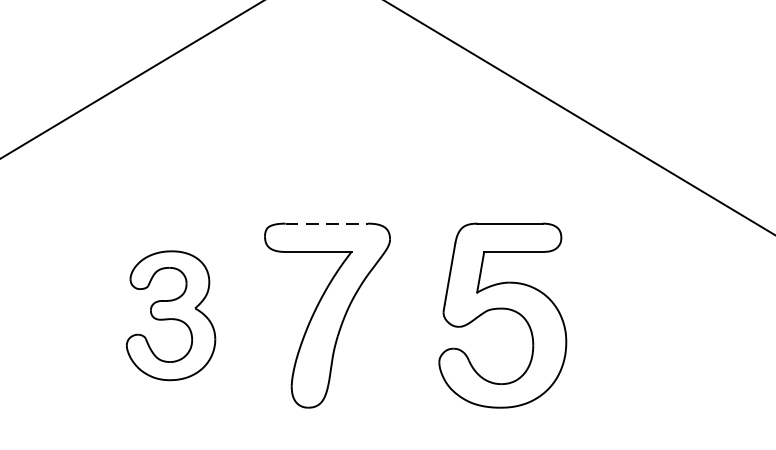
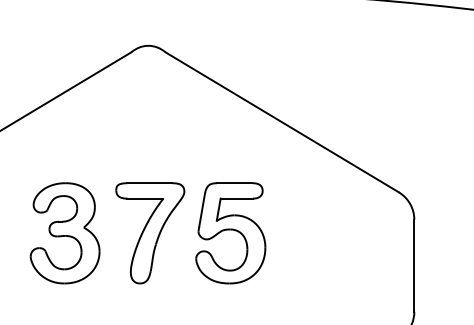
line: (327, 224) -> (150, 183), dashed -> solid
part: (169, 315) -> (64, 233), size x1.43
part: (502, 315) -> (230, 233), moved

